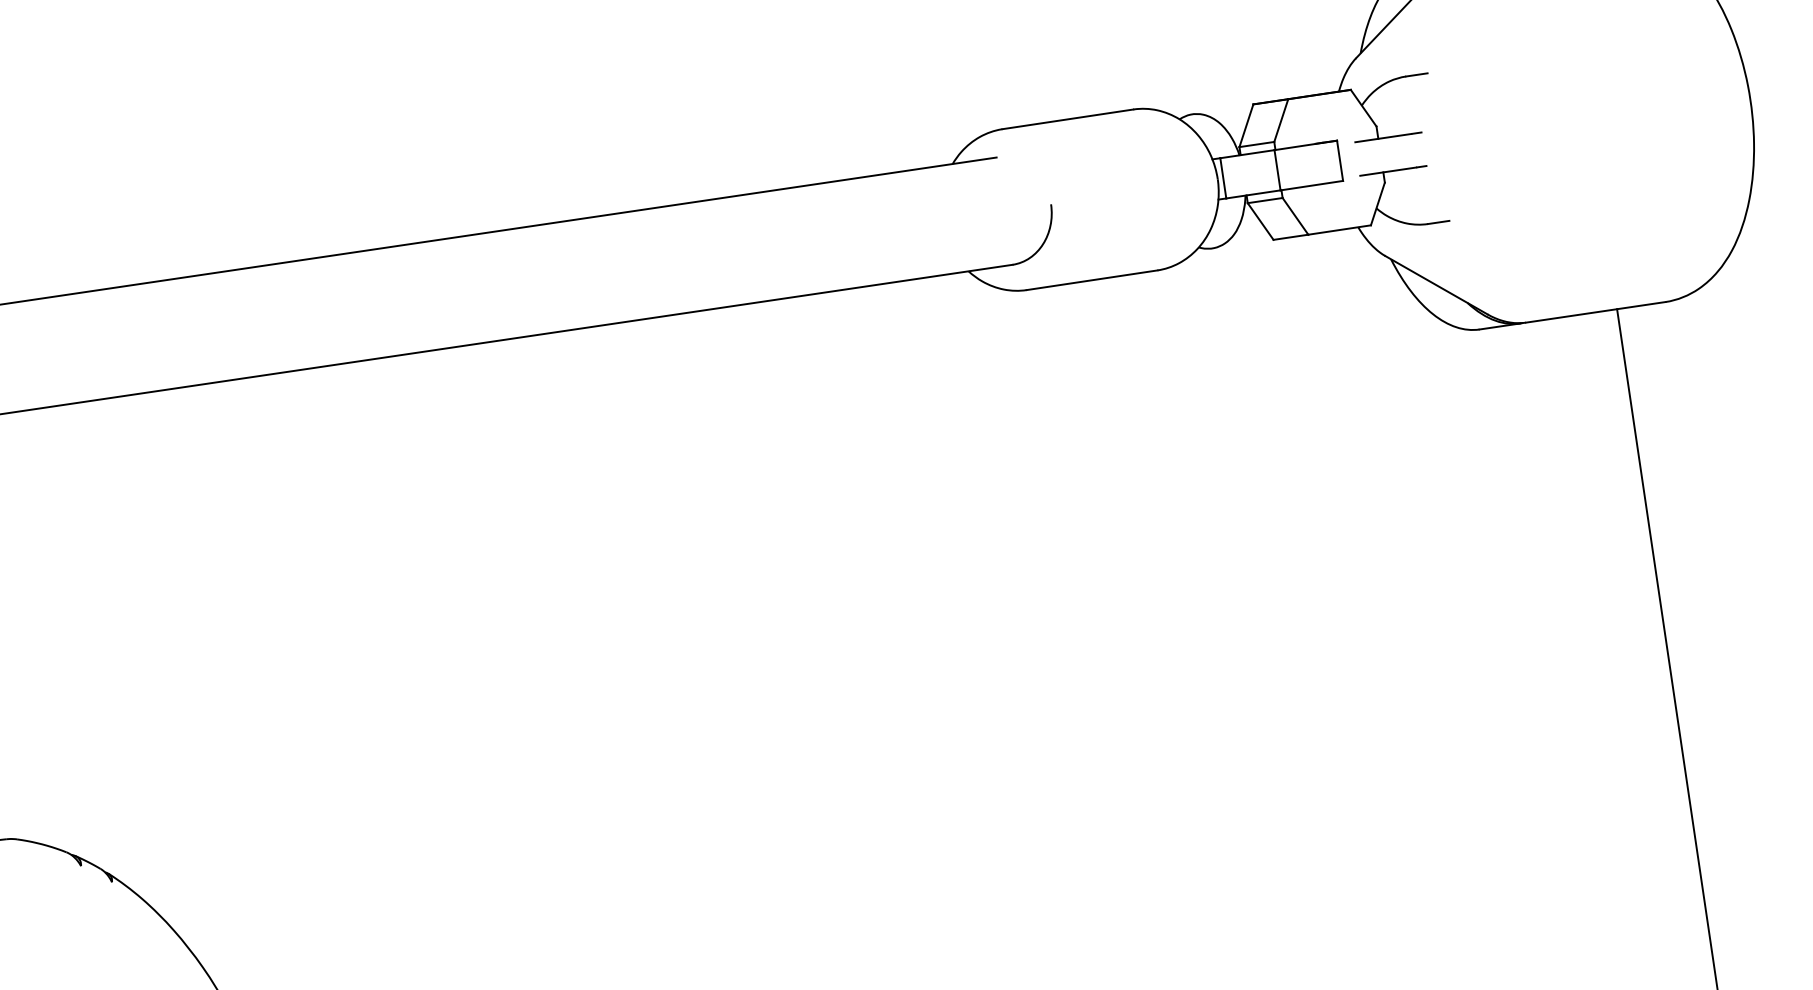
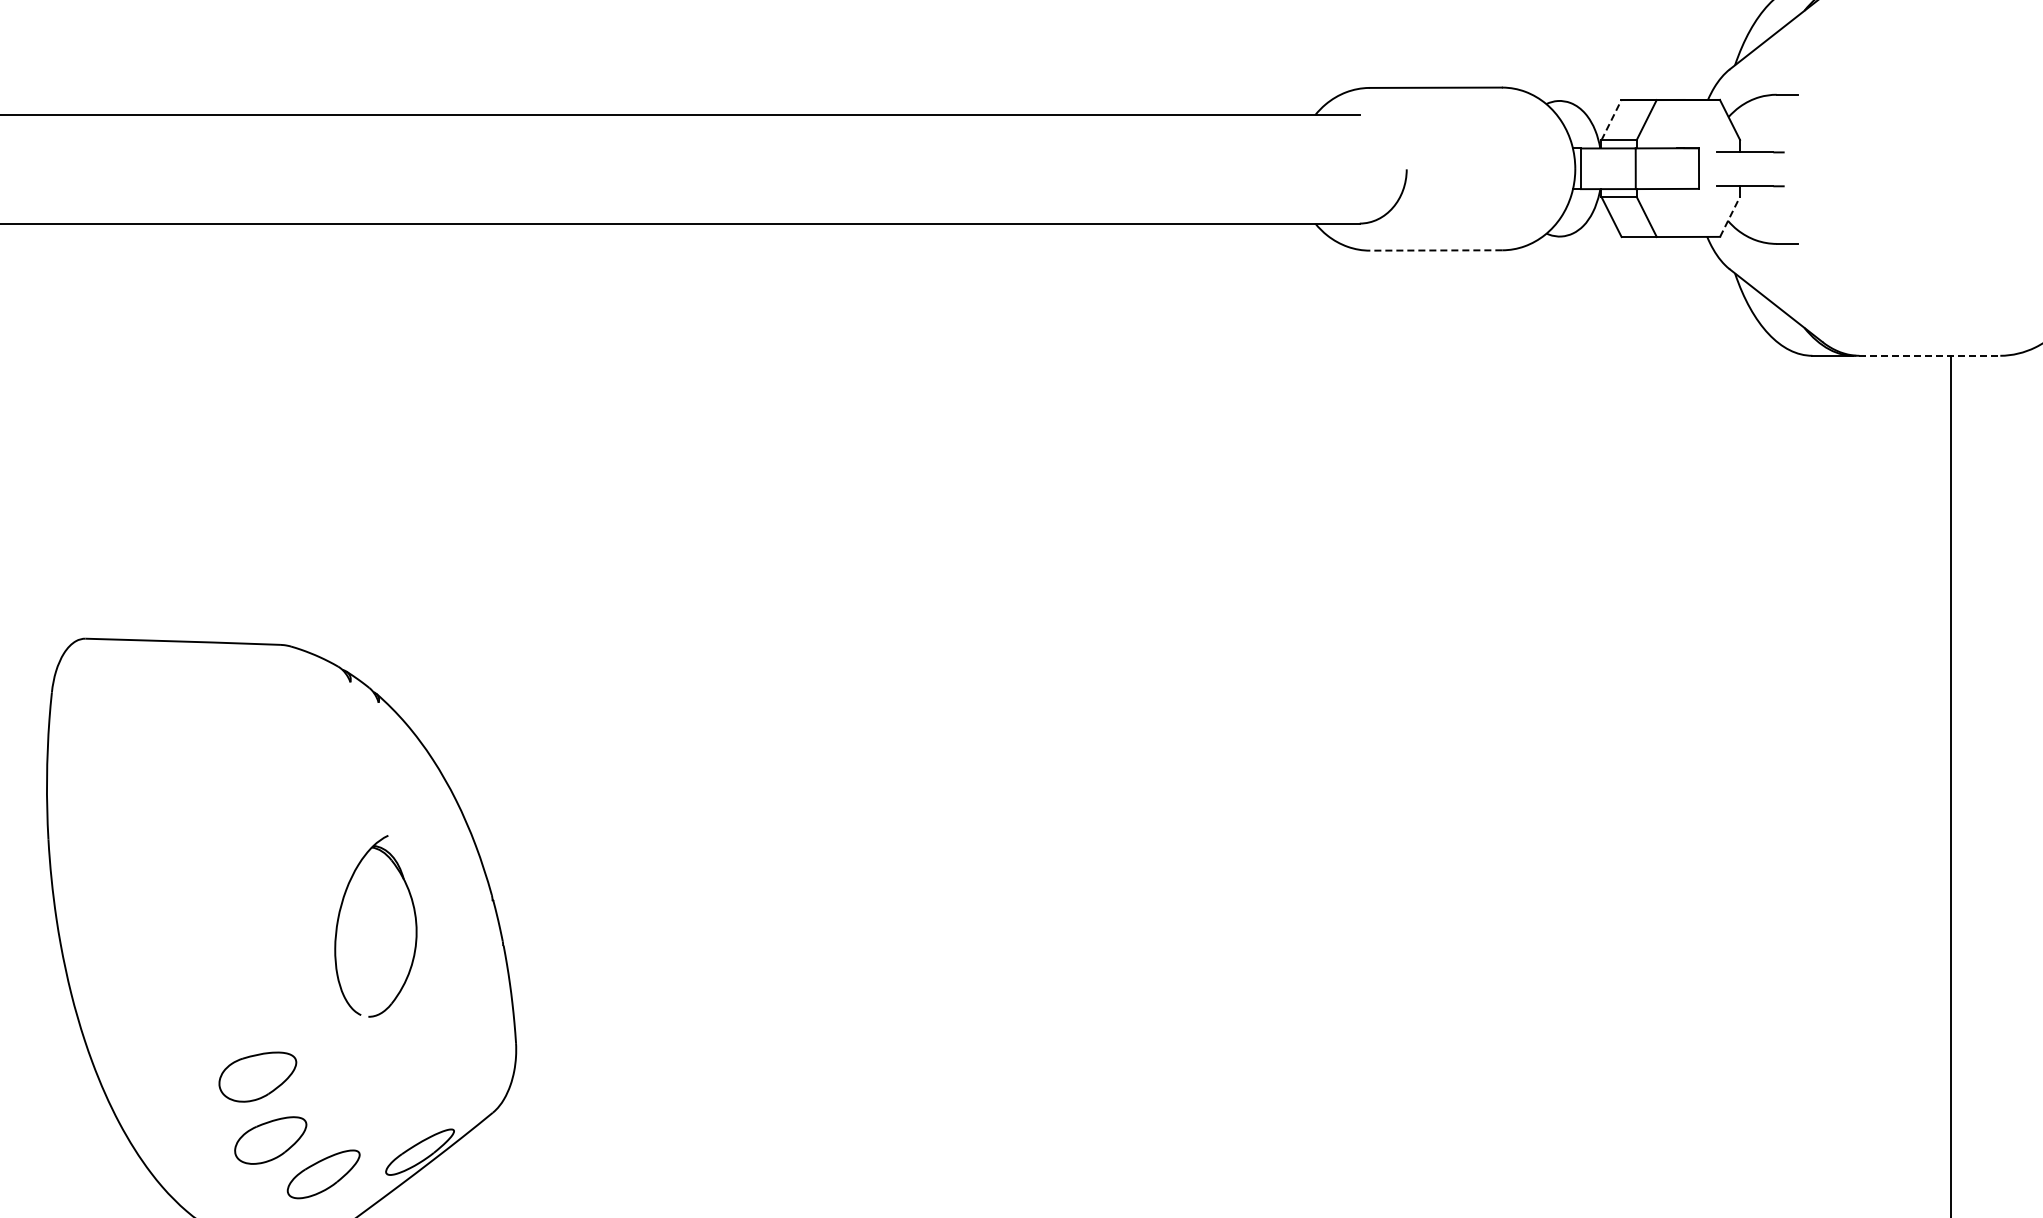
line: (1246, 125) -> (1611, 119), solid -> dashed
line: (1378, 203) -> (1730, 216), solid -> dashed
line: (1091, 280) -> (1435, 250), solid -> dashed
line: (1596, 311) -> (1930, 355), solid -> dashed

